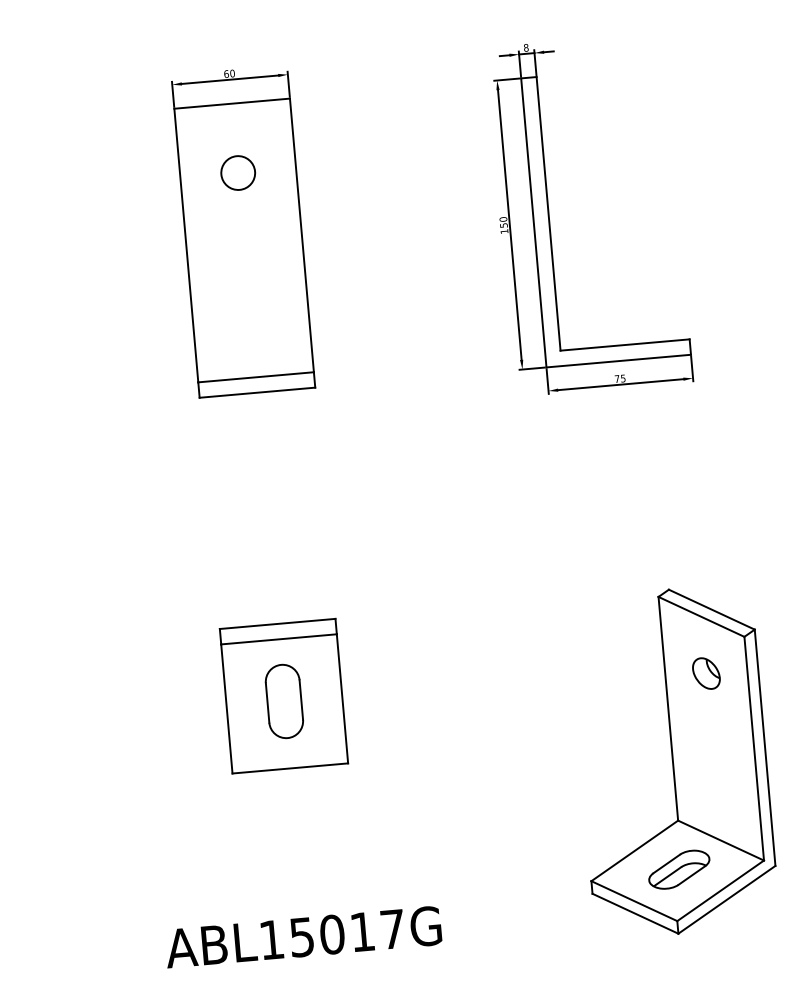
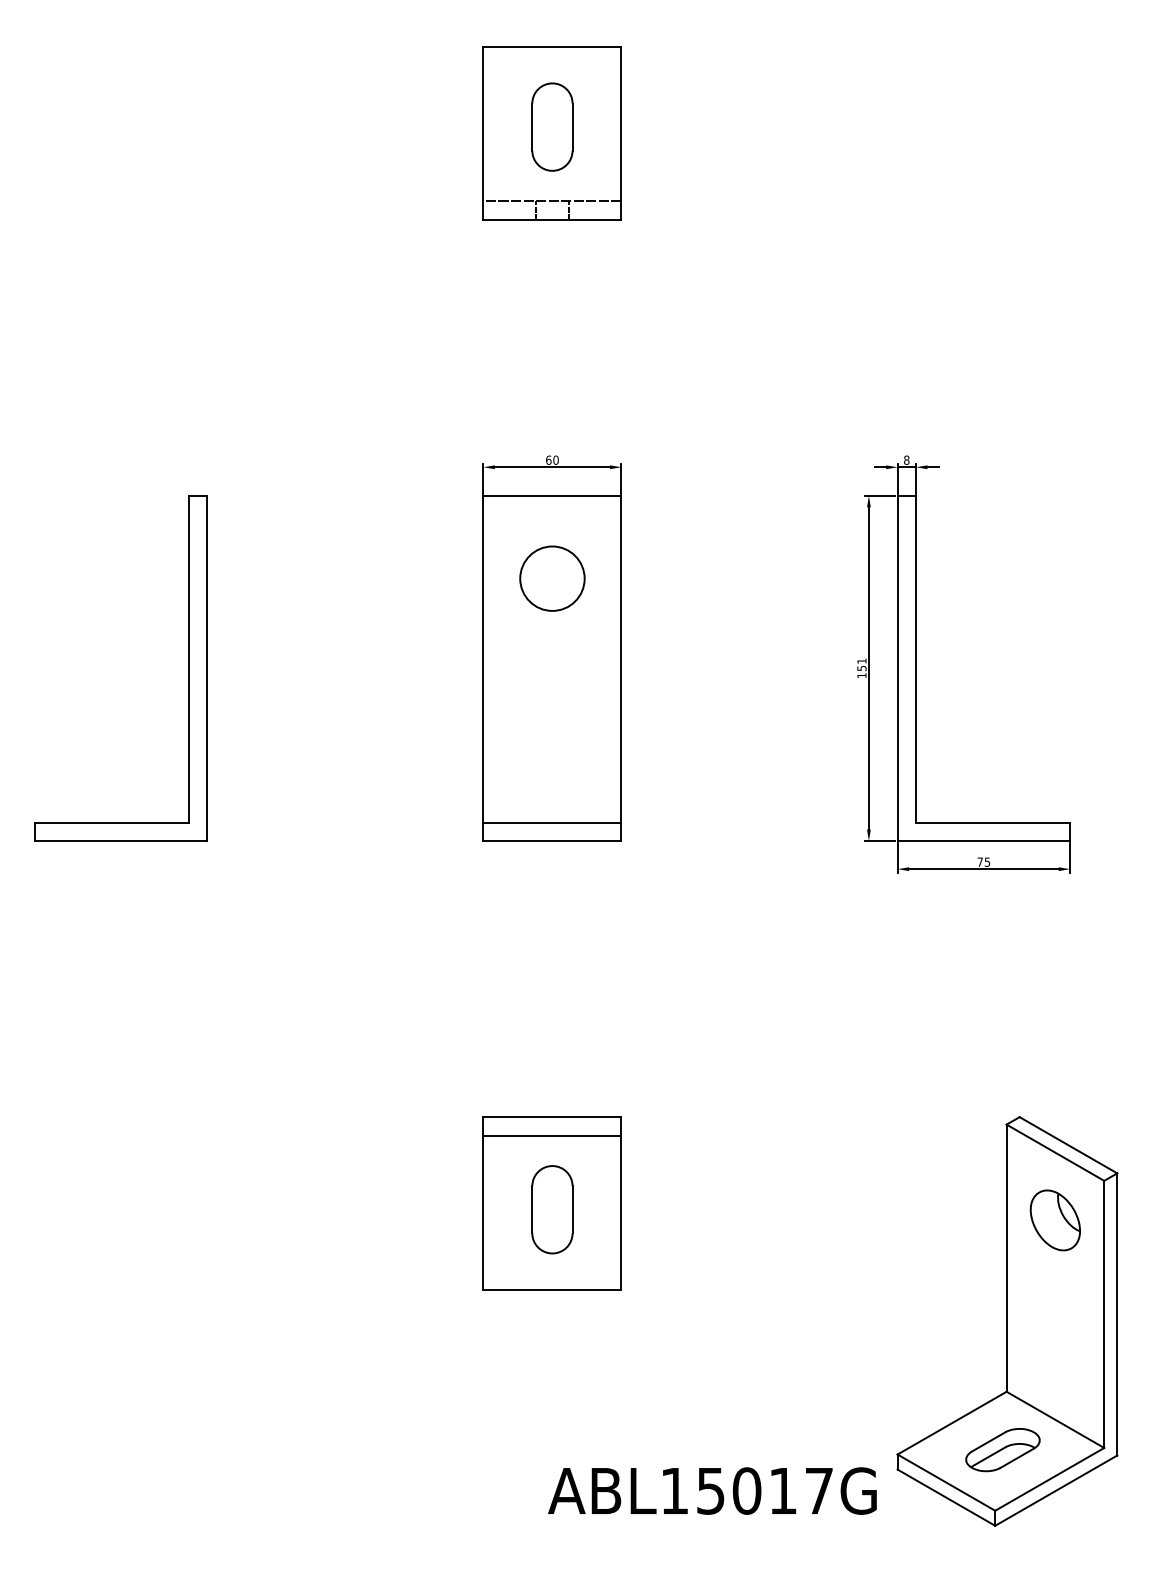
circle: (238, 172) -> (552, 578), size x1.6
text: (503, 218) -> (861, 660), 150 -> 151
part: (706, 673) -> (1055, 1220), size x1.6
text: (303, 936) -> (712, 1490), moved

